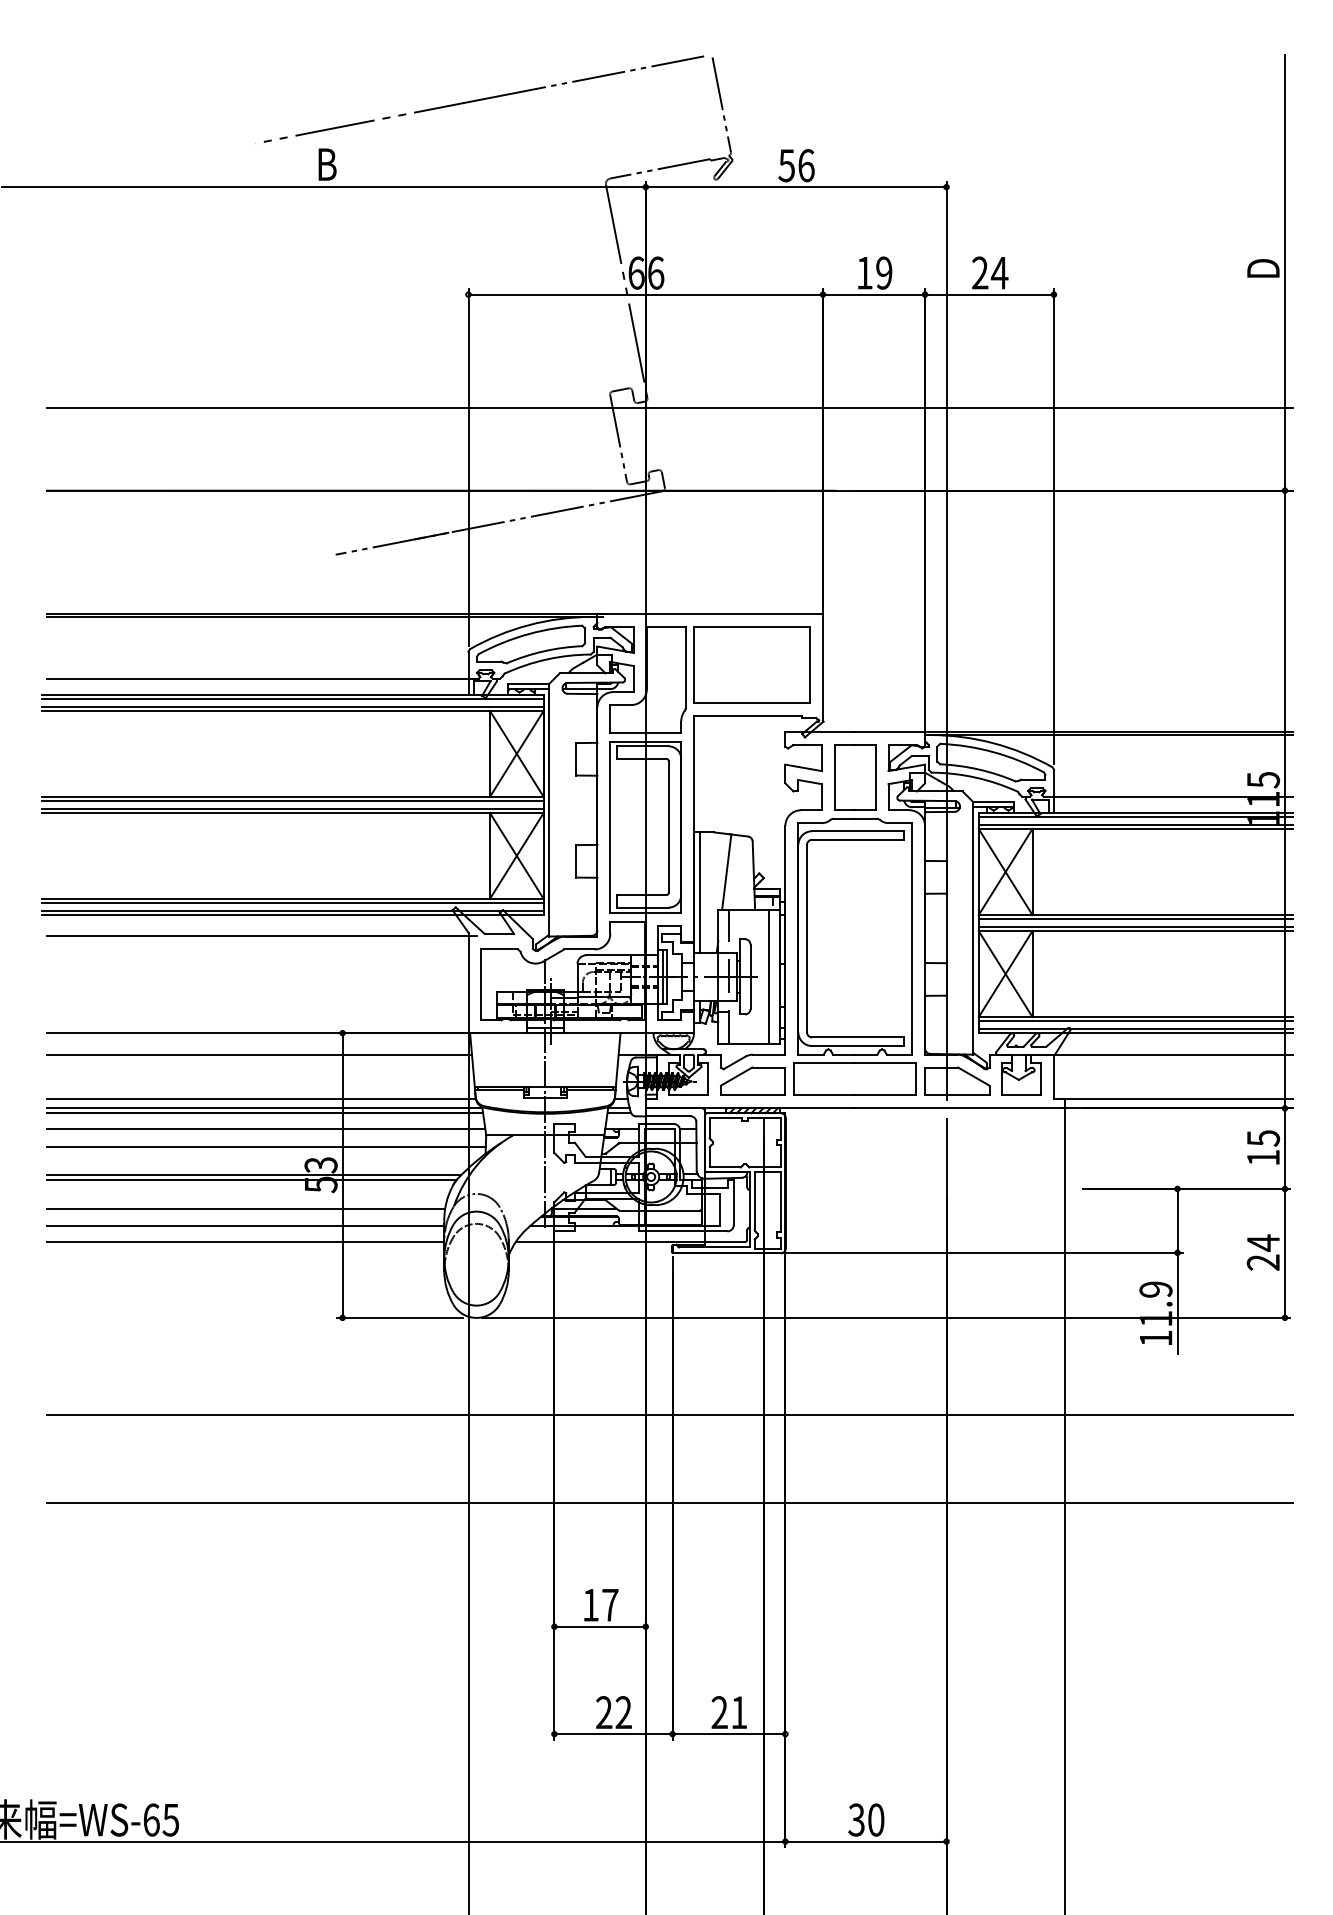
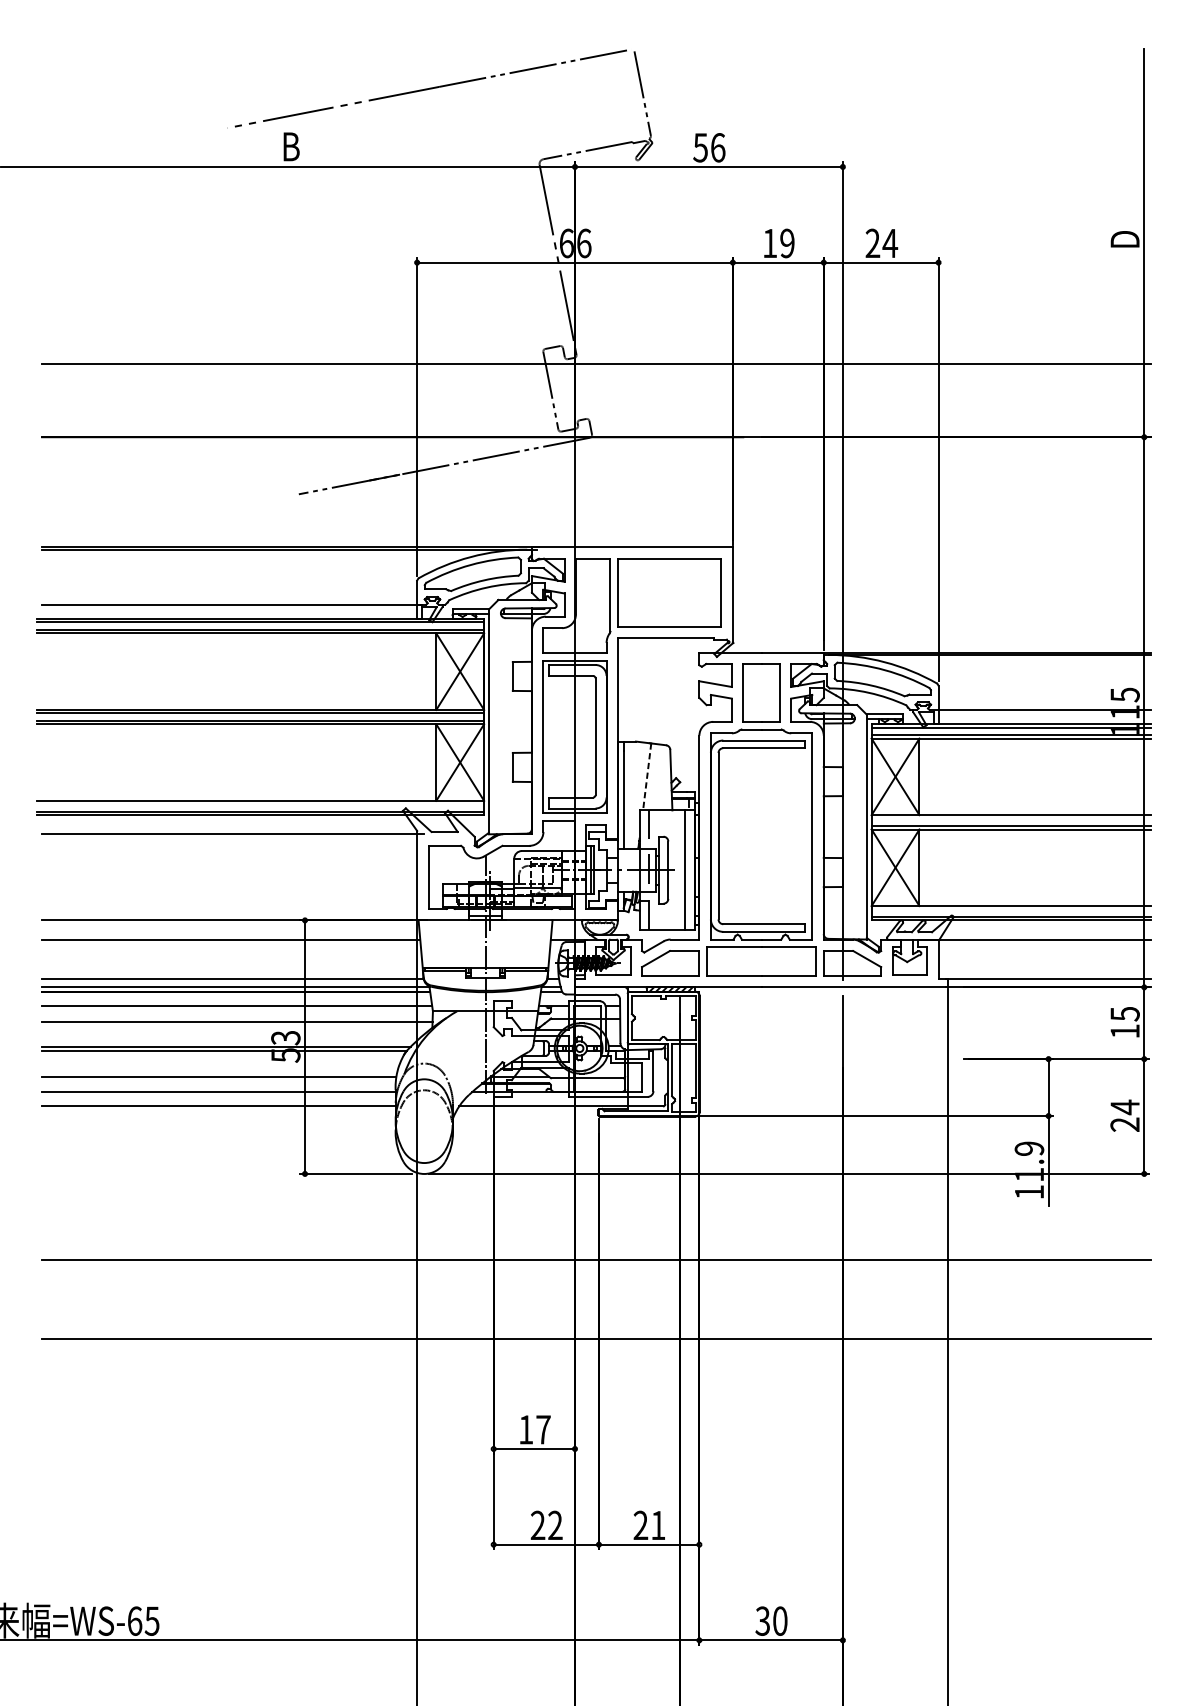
line: (726, 872) -> (646, 777), solid -> dashed
line: (292, 902) -> (260, 804), removed
line: (1135, 918) -> (1011, 818), removed
line: (1135, 1020) -> (1011, 909), removed

